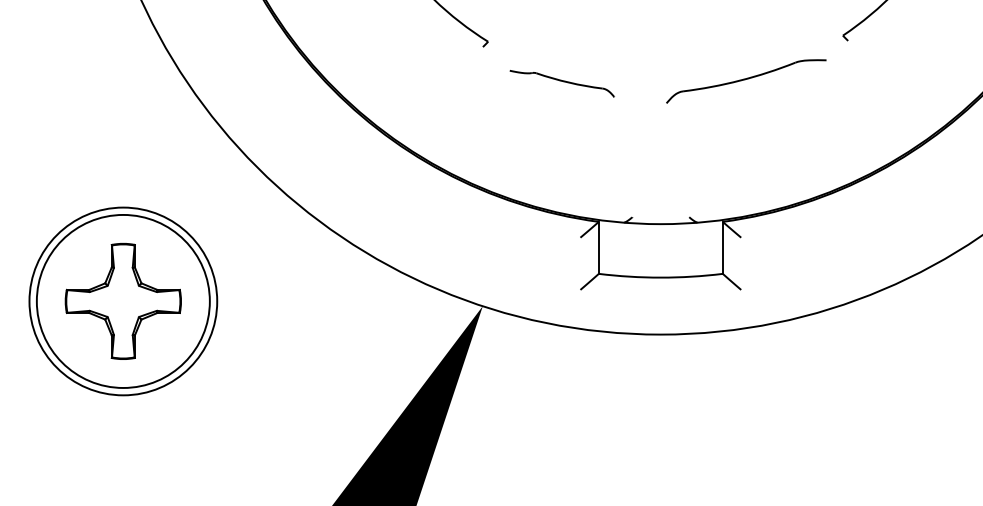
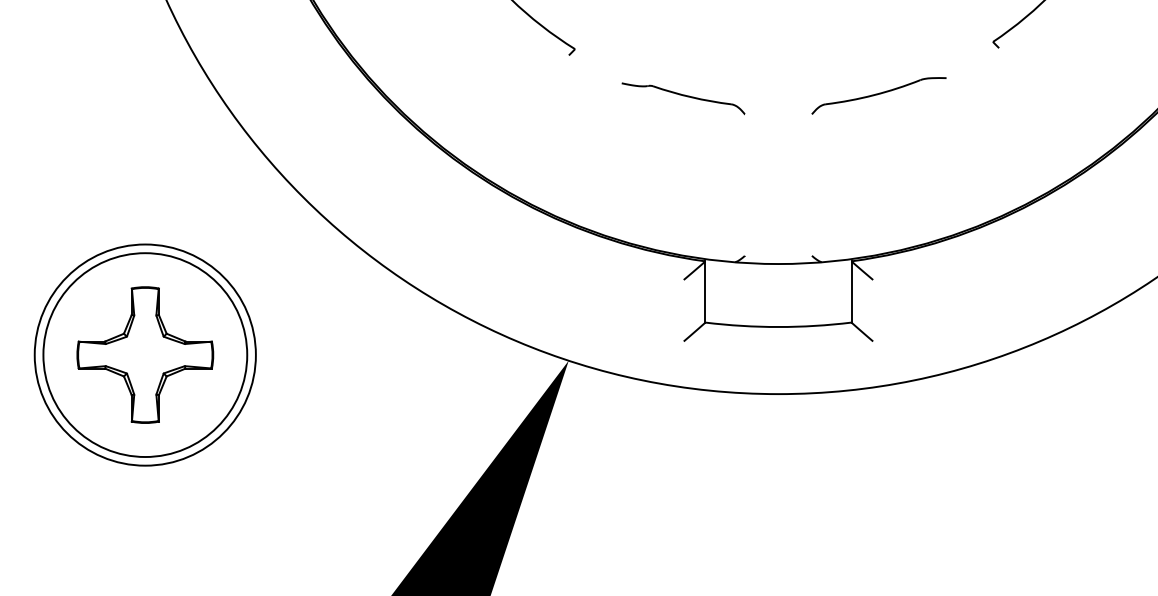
part: (745, 81) -> (878, 95), size x0.71
part: (561, 83) -> (682, 98), moved

